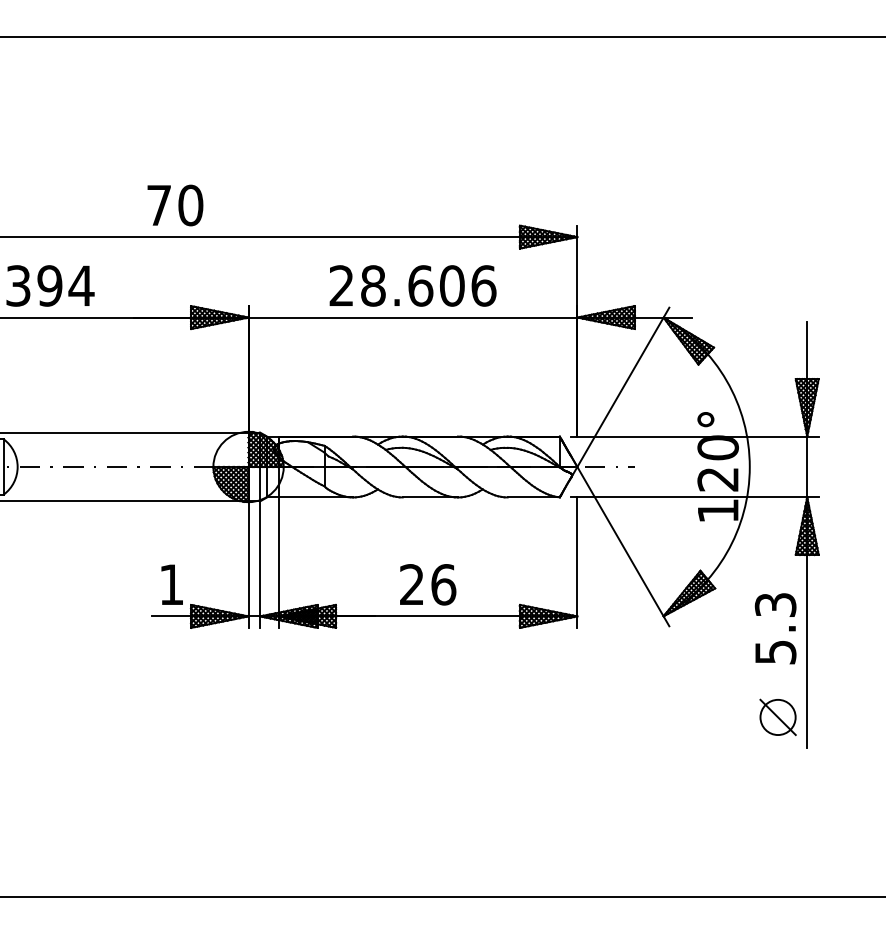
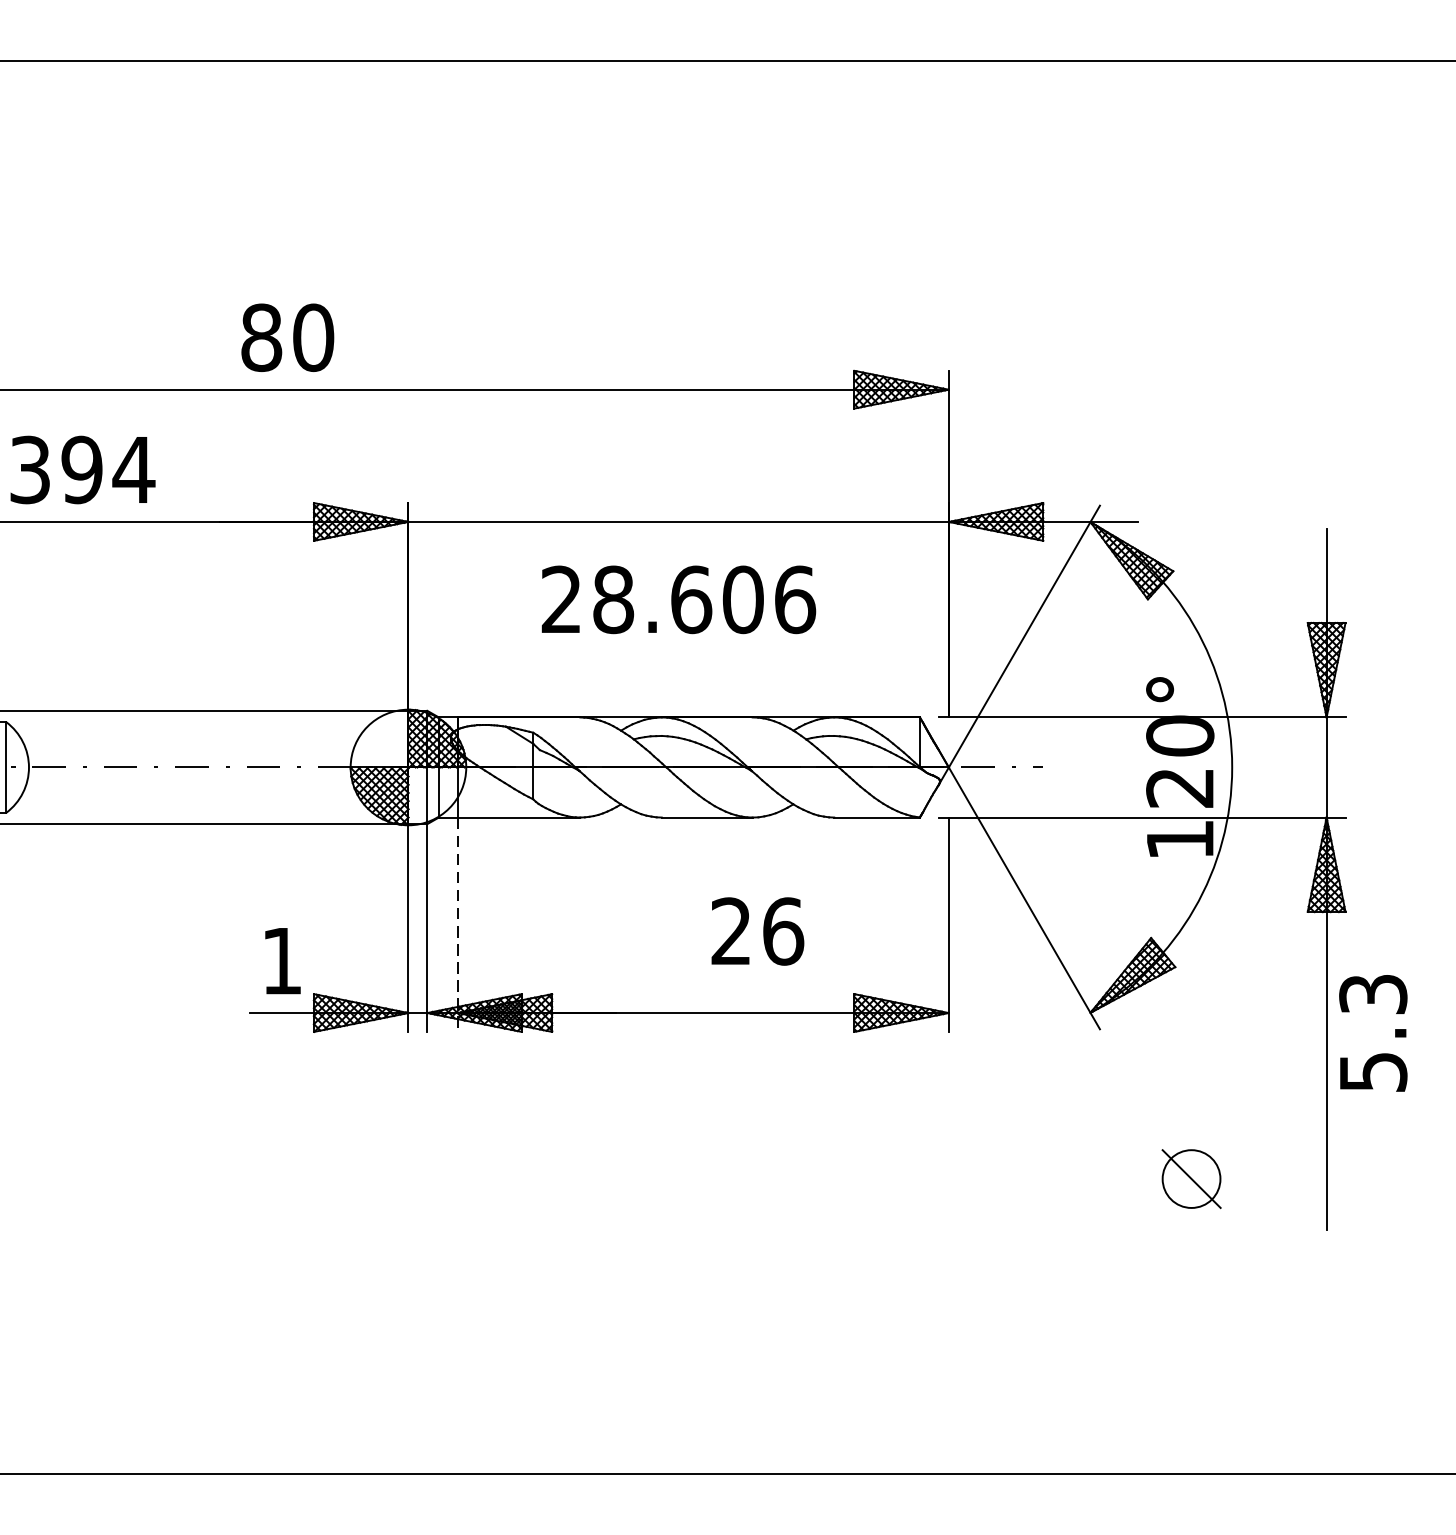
text: (159, 205) -> (262, 337), 70 -> 80
text: (412, 285) -> (677, 599), moved
line: (278, 563) -> (457, 926), solid -> dashed
text: (428, 584) -> (758, 931), moved
text: (775, 628) -> (1373, 1032), moved
part: (777, 717) -> (1190, 1179), moved

